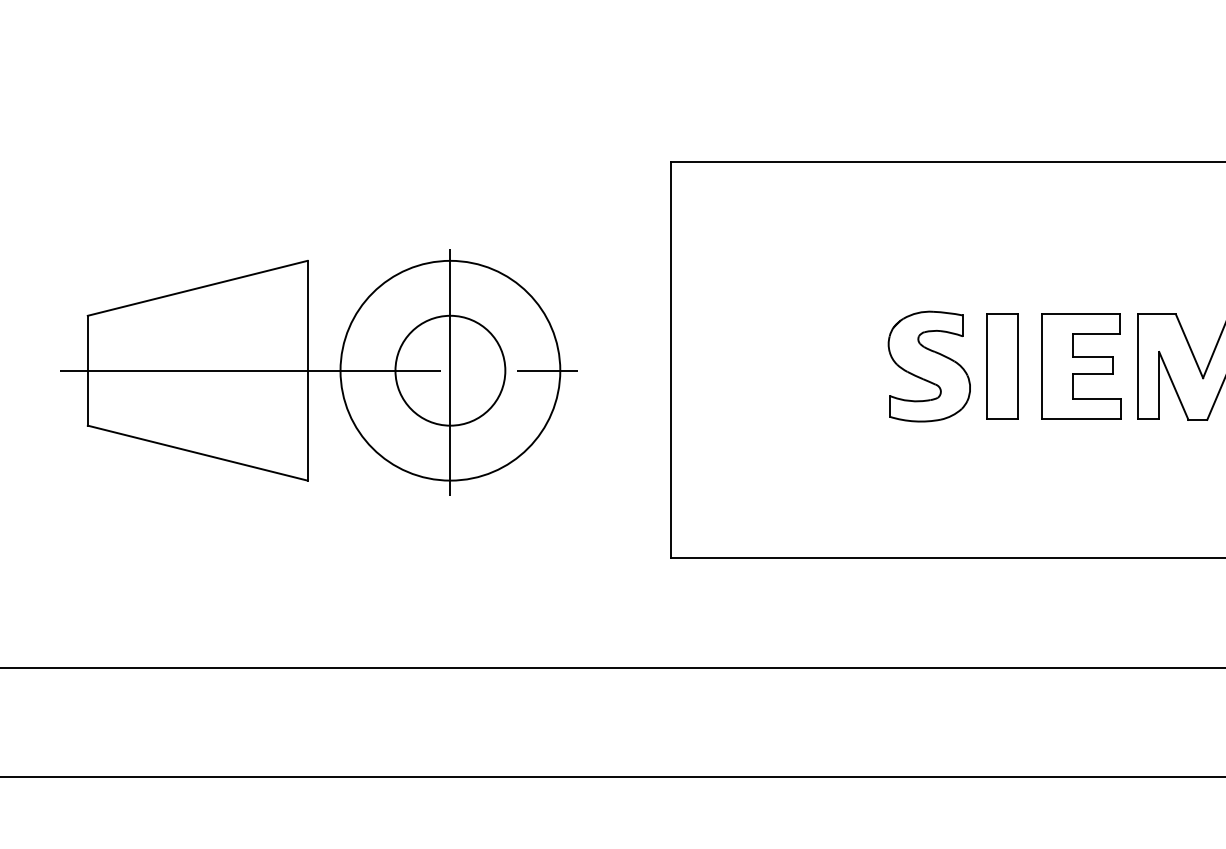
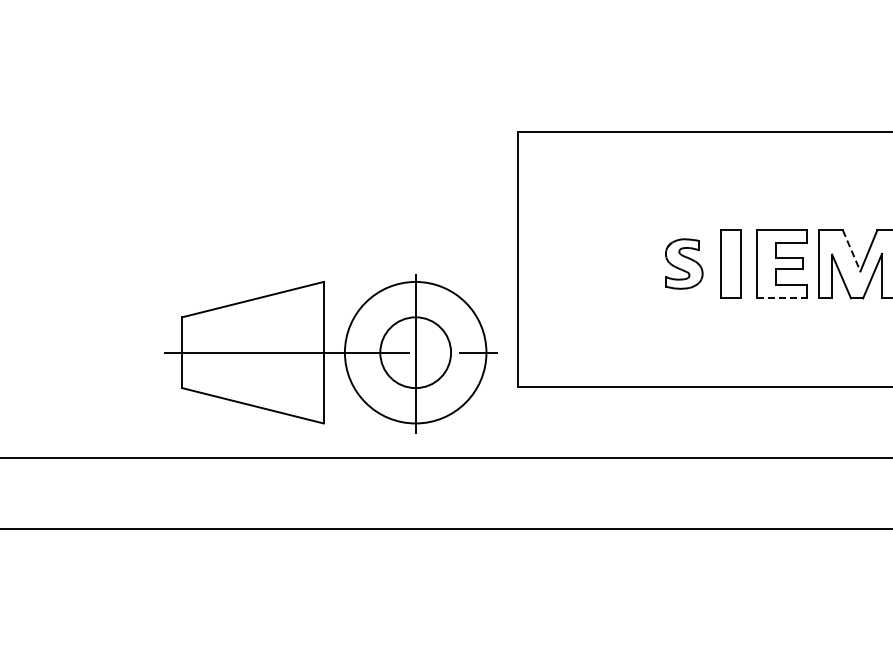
line: (1189, 347) -> (851, 251), solid -> dashed
part: (929, 365) -> (684, 263), size x0.7
part: (318, 371) -> (330, 353), moved
line: (1082, 418) -> (782, 297), solid -> dashed

